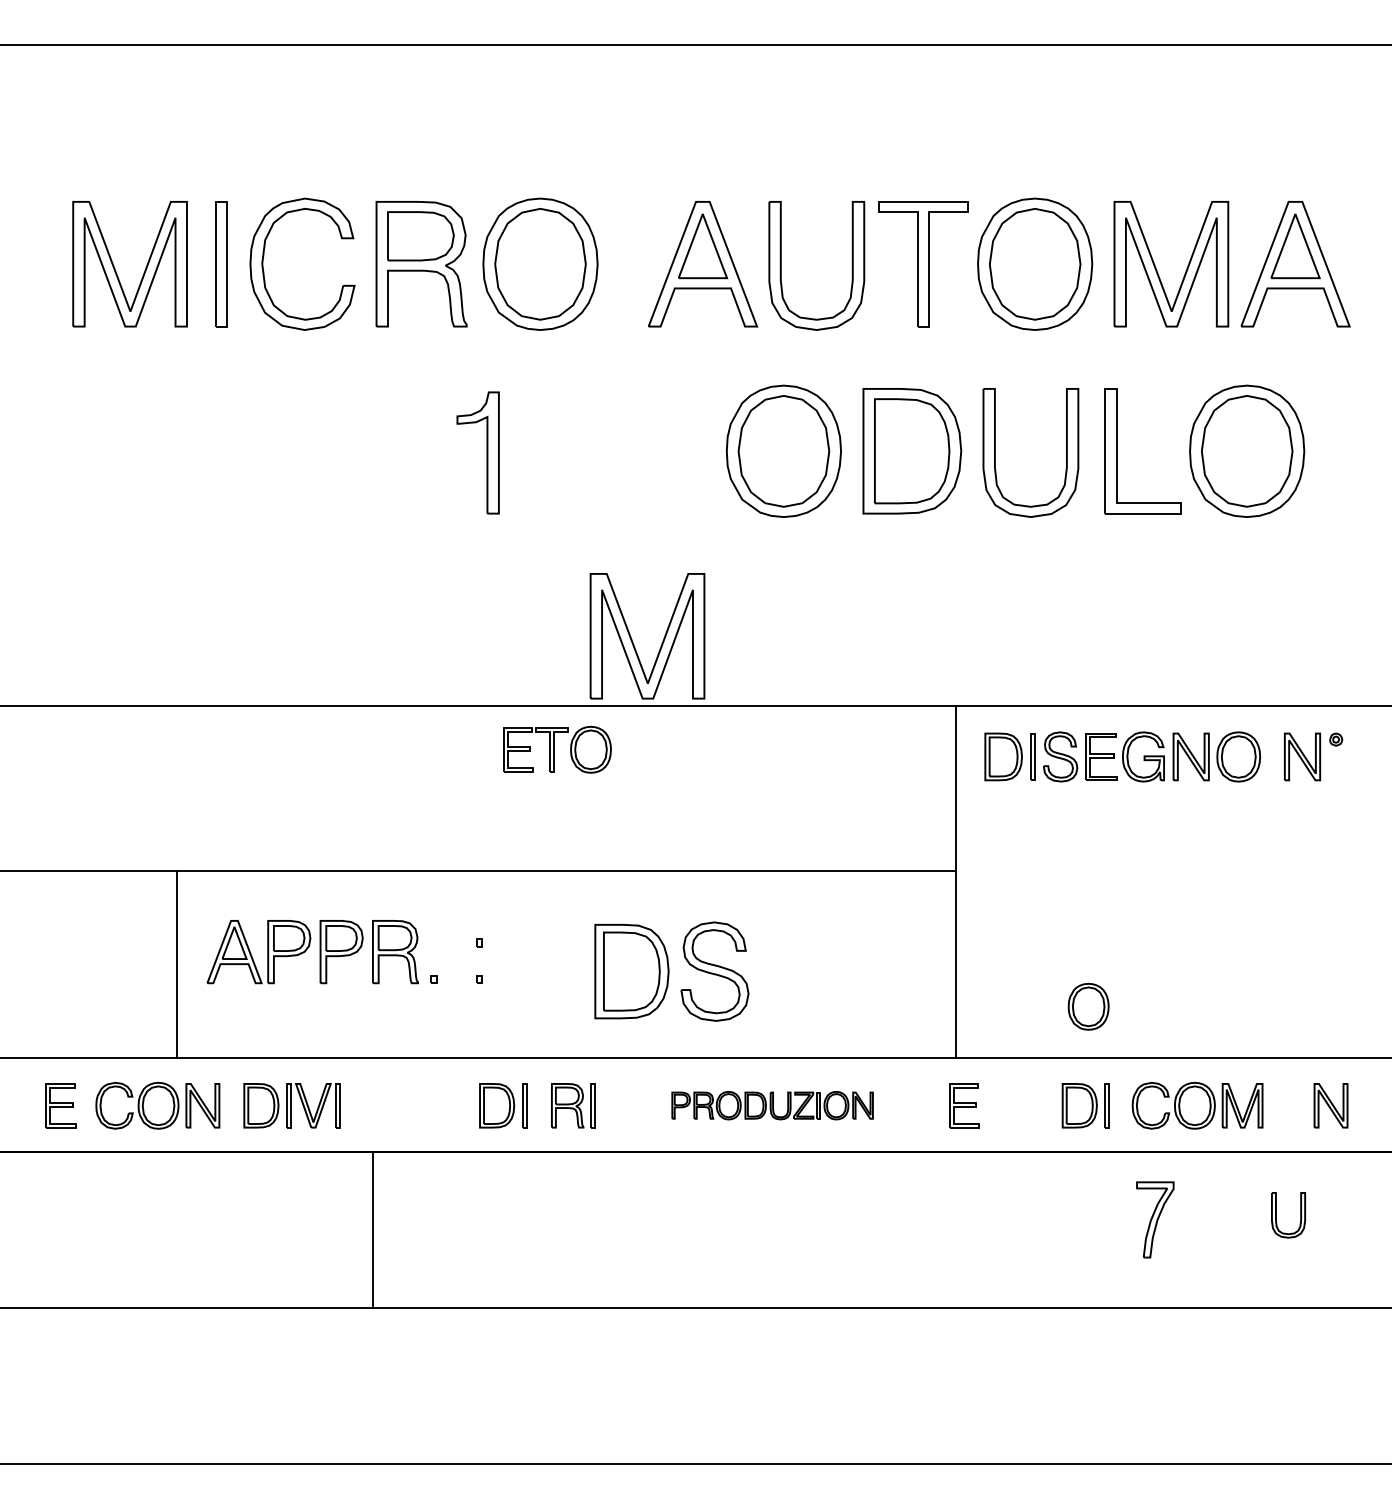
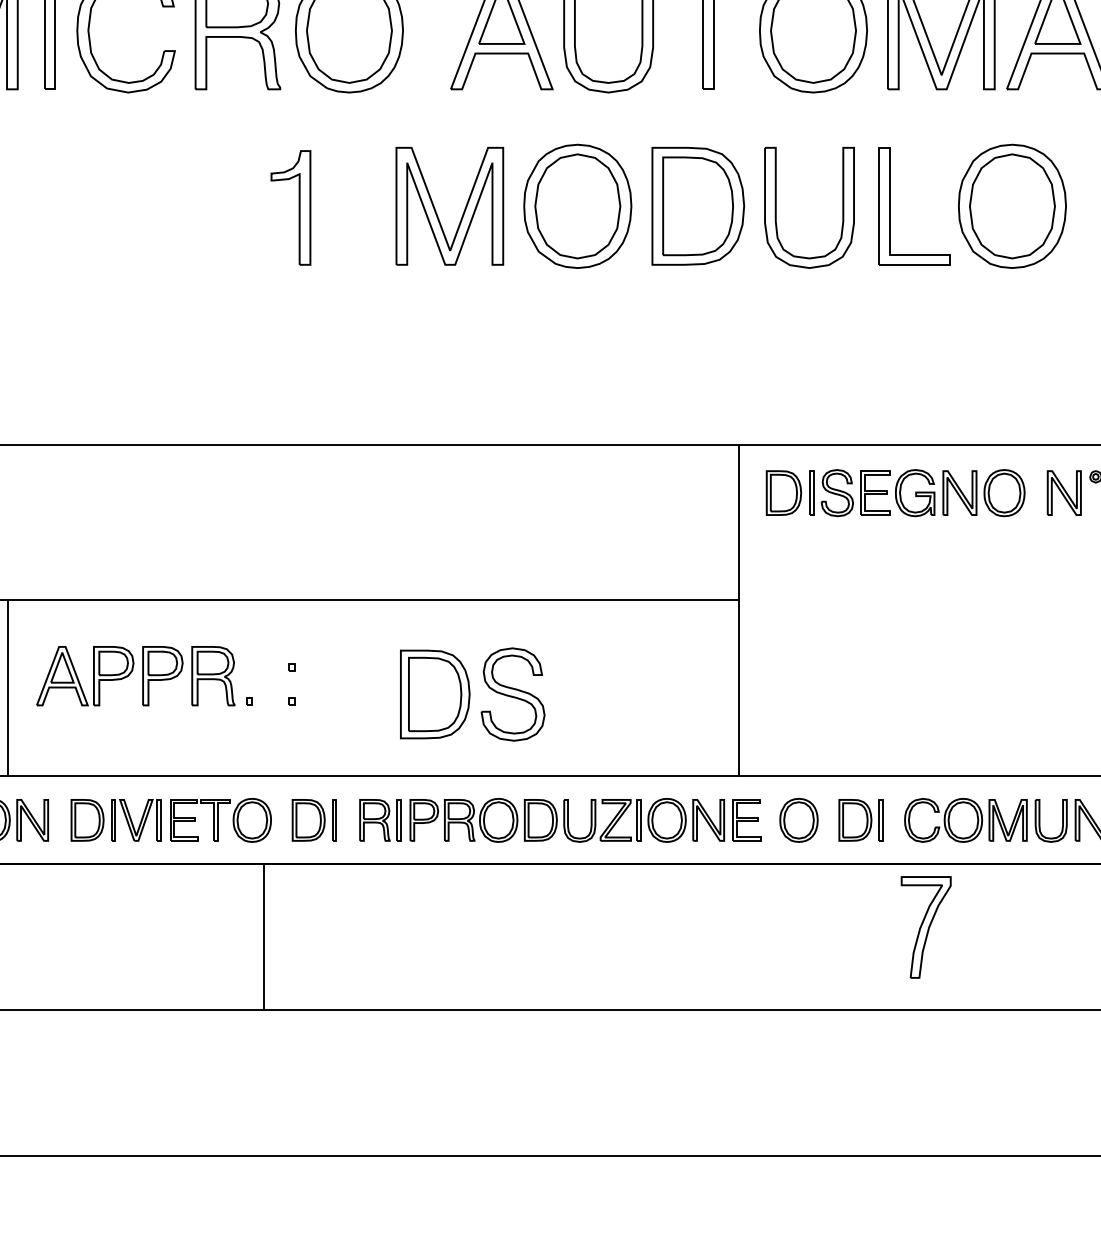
part: (633, 642) -> (436, 212), moved
part: (557, 749) -> (220, 820), moved
part: (1088, 1006) -> (798, 820), moved
part: (772, 1105) -> (567, 820), size x1.67
part: (1276, 1215) -> (1039, 821), moved
part: (1155, 1219) -> (926, 927), size x1.43
line: (373, 1229) -> (264, 936), moved

